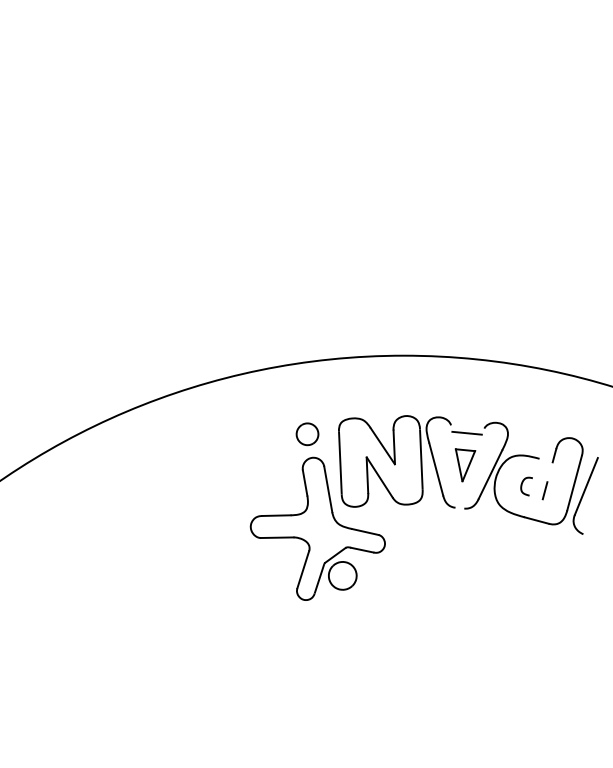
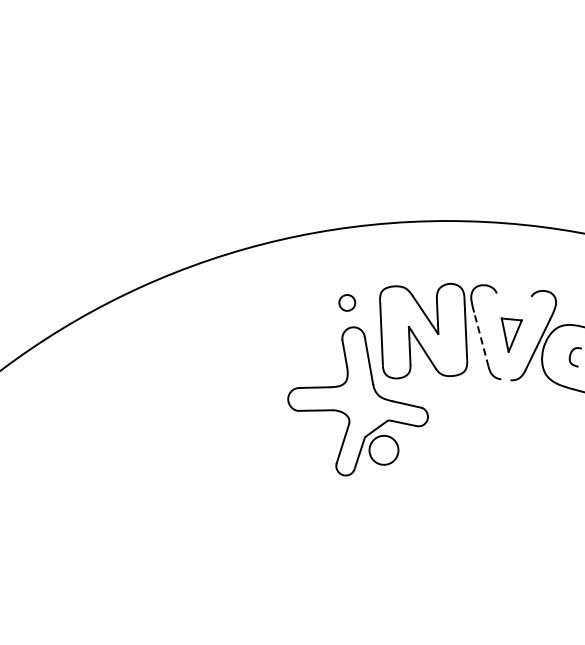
line: (466, 432) -> (512, 301), removed
part: (307, 434) -> (347, 303), size x0.7
line: (436, 469) -> (481, 339), solid -> dashed

